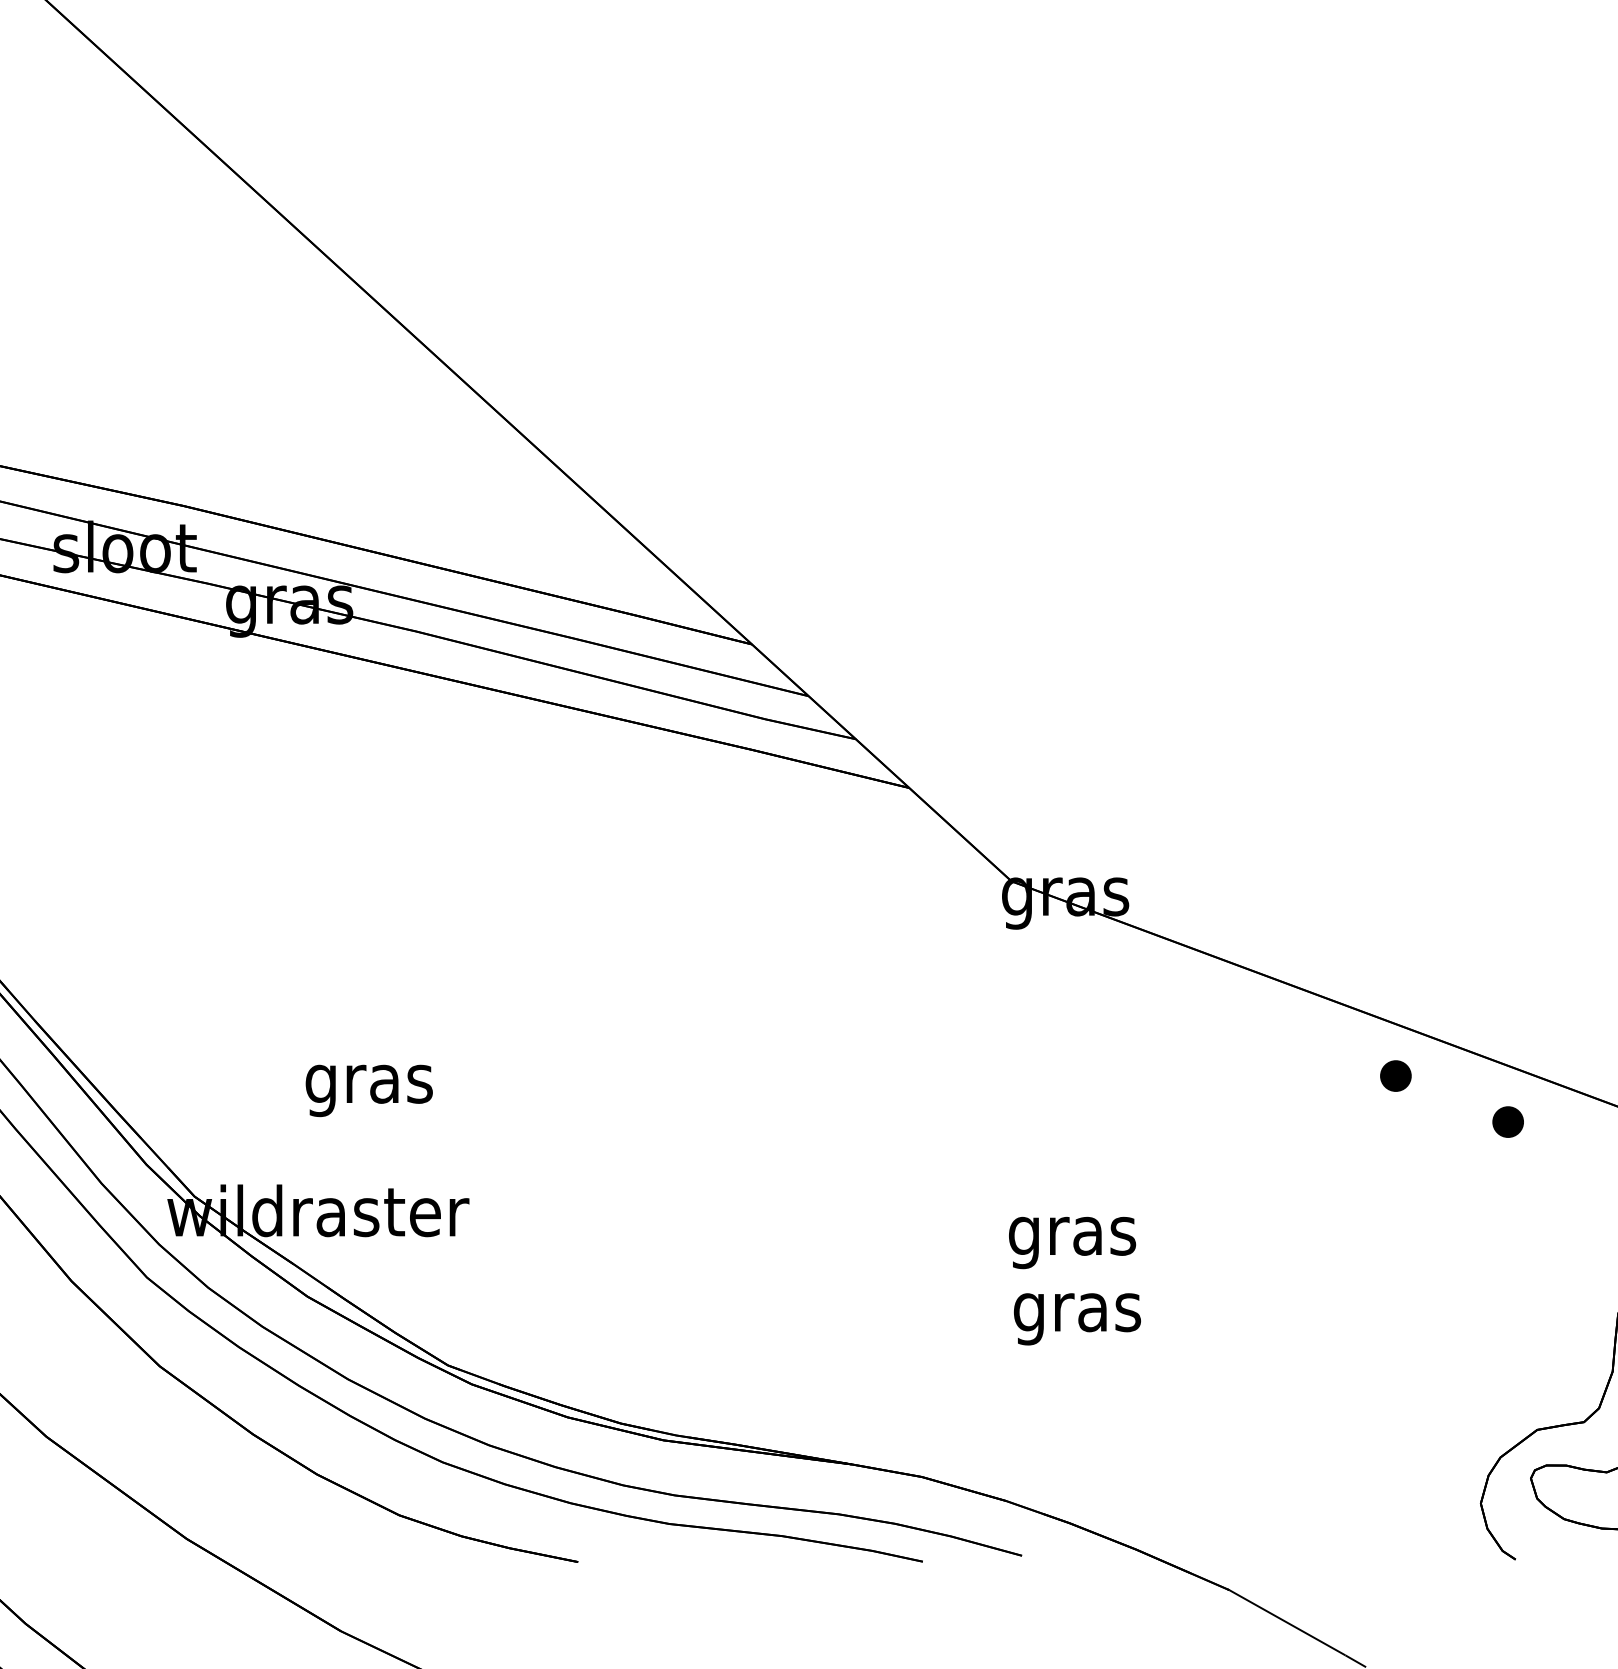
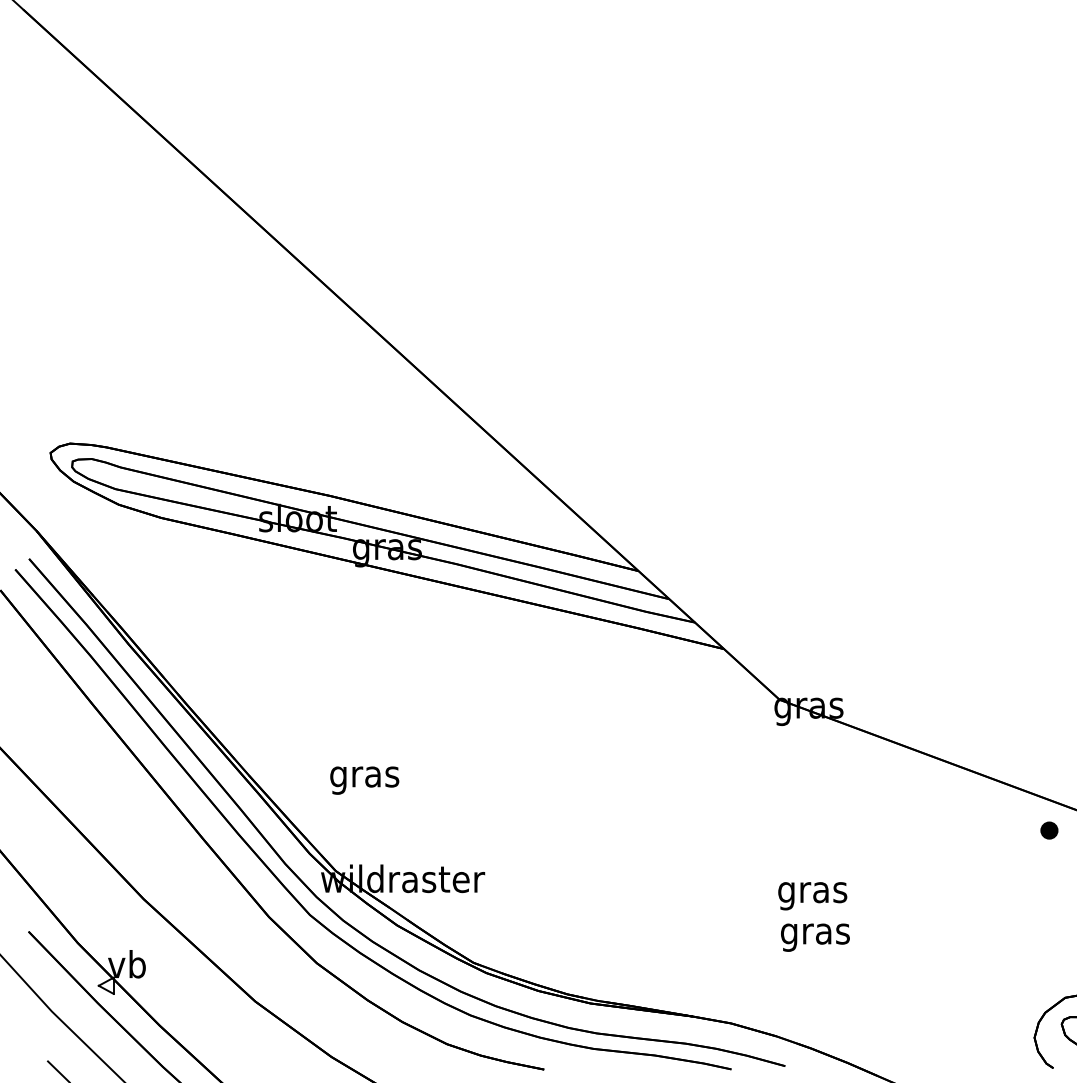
part: (1396, 1075) -> (988, 805), removed
text: (368, 1090) -> (364, 780), moved

